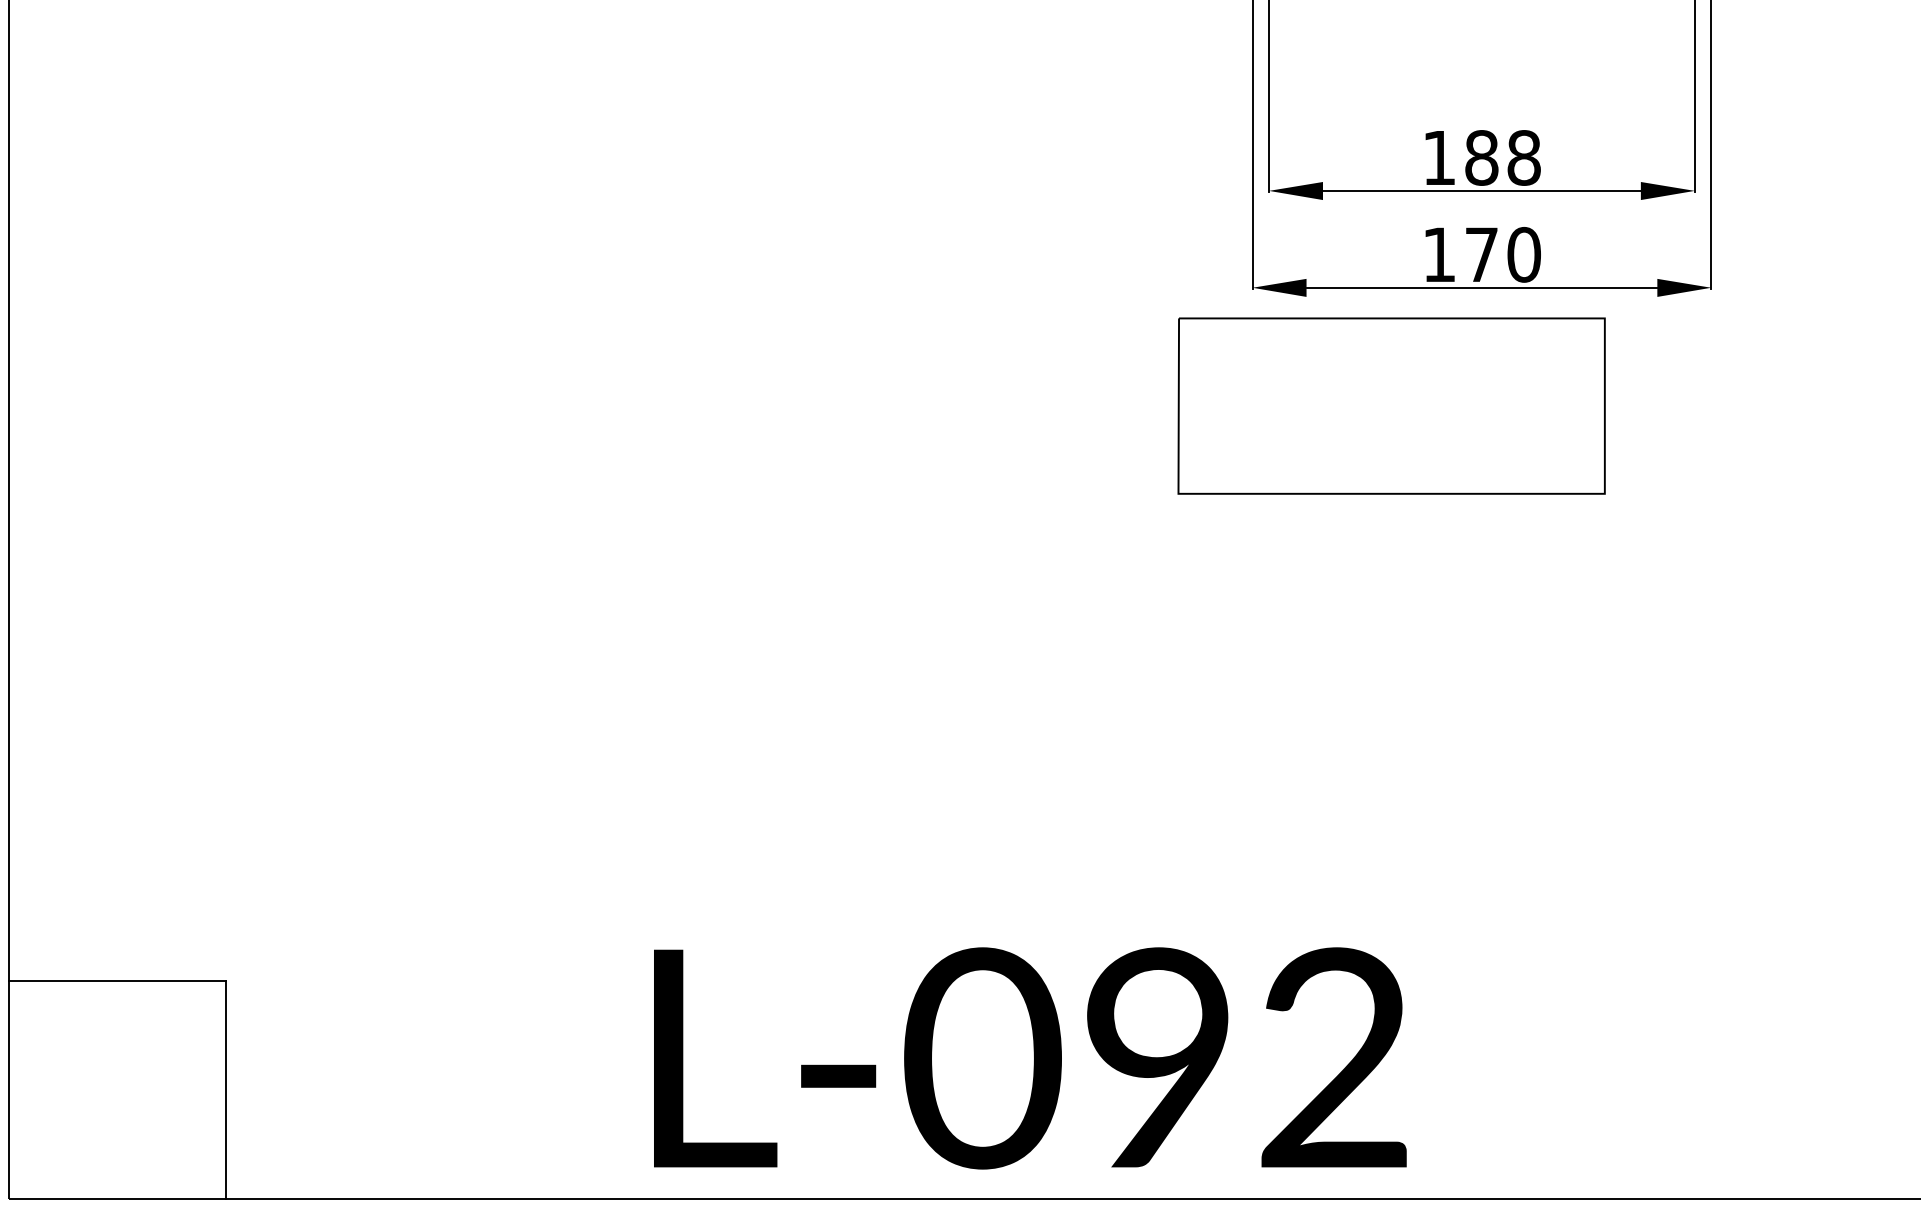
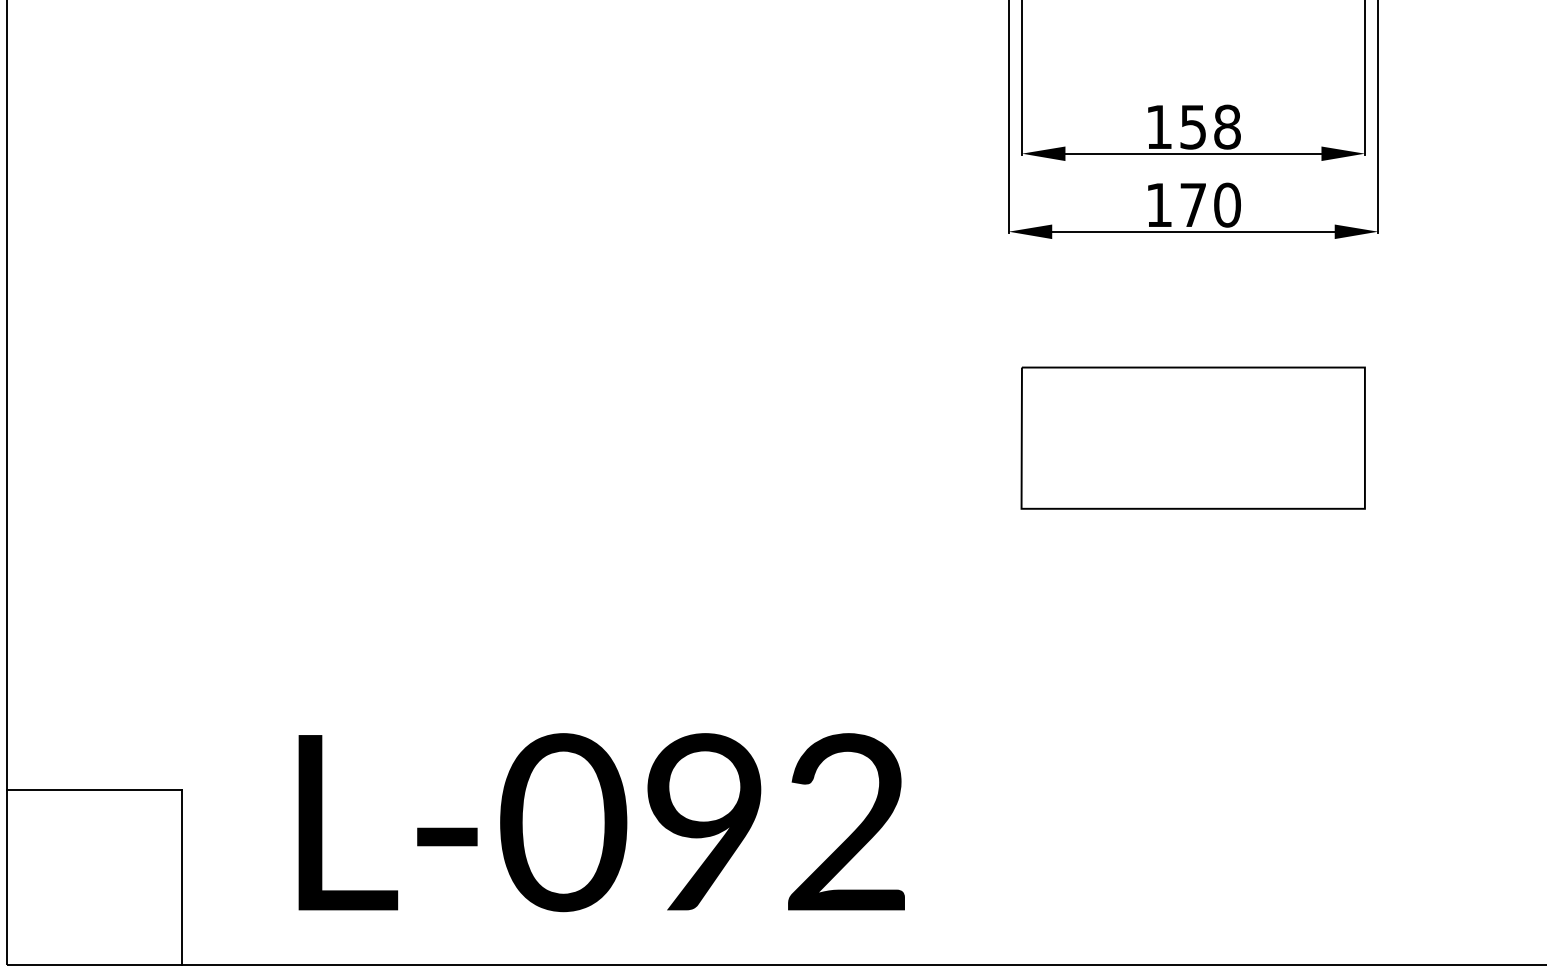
text: (1481, 157) -> (1193, 126), 188 -> 158
part: (1391, 405) -> (1193, 437), moved
text: (1030, 1058) -> (601, 822), moved

